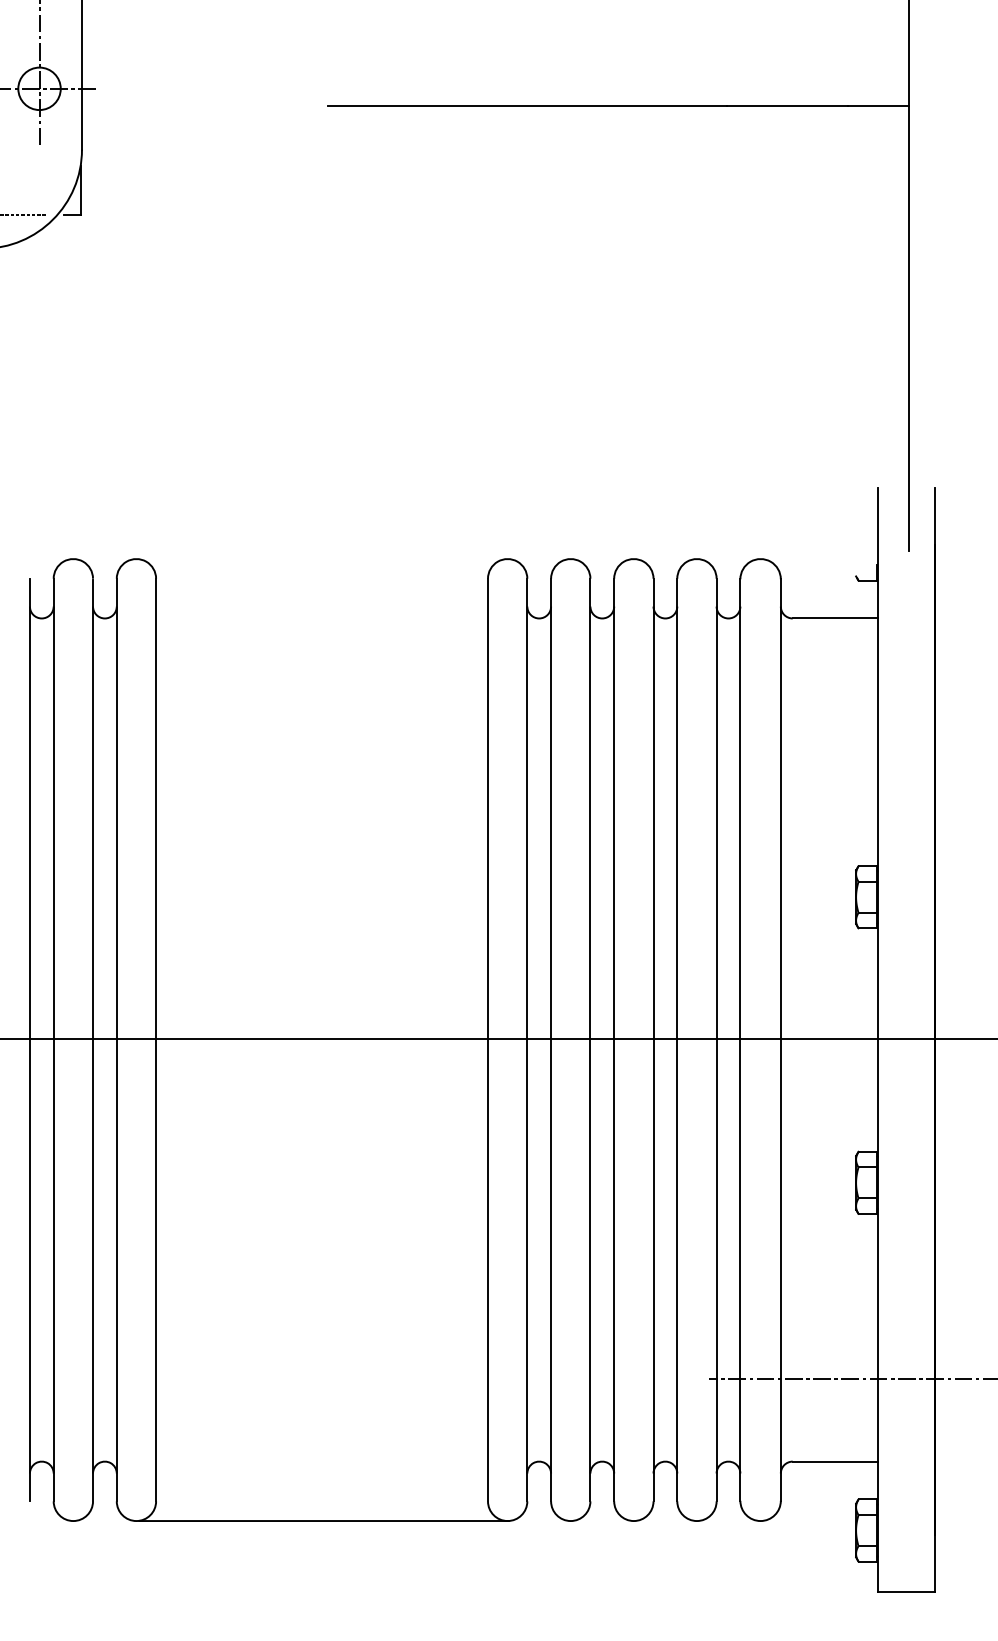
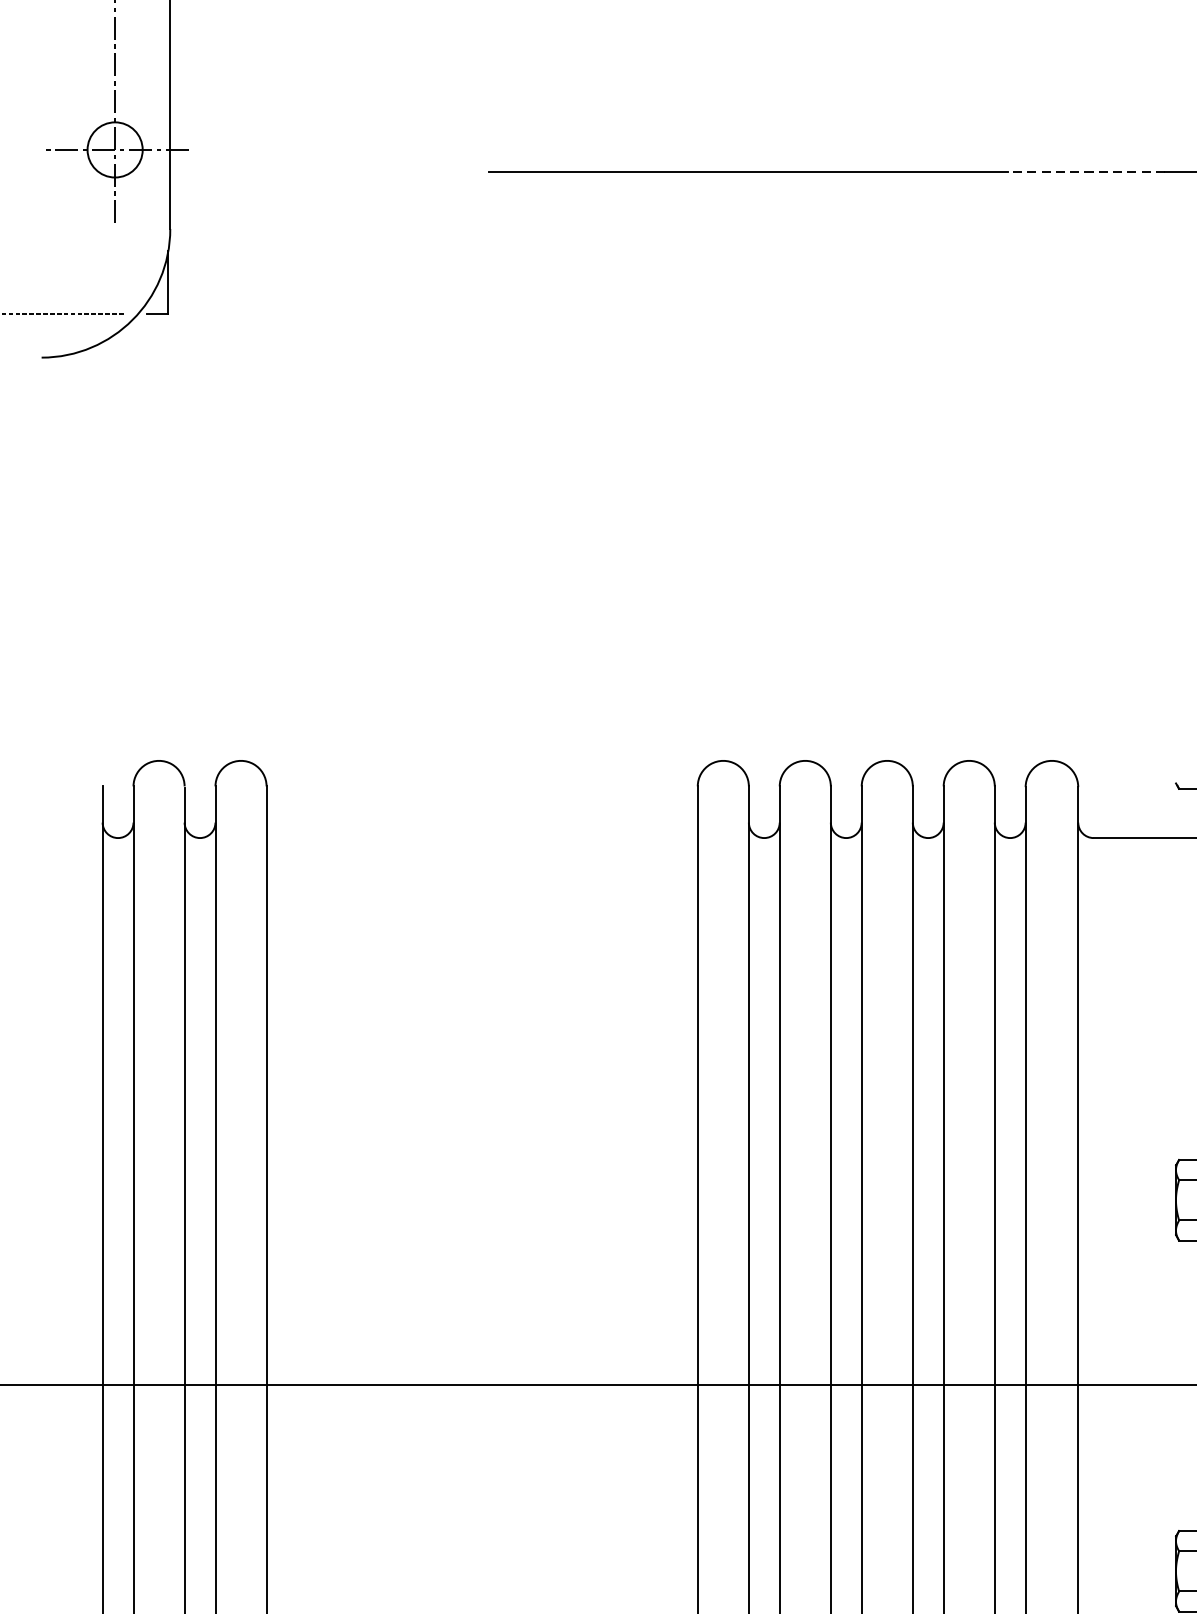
line: (786, 105) -> (1085, 171), solid -> dashed

